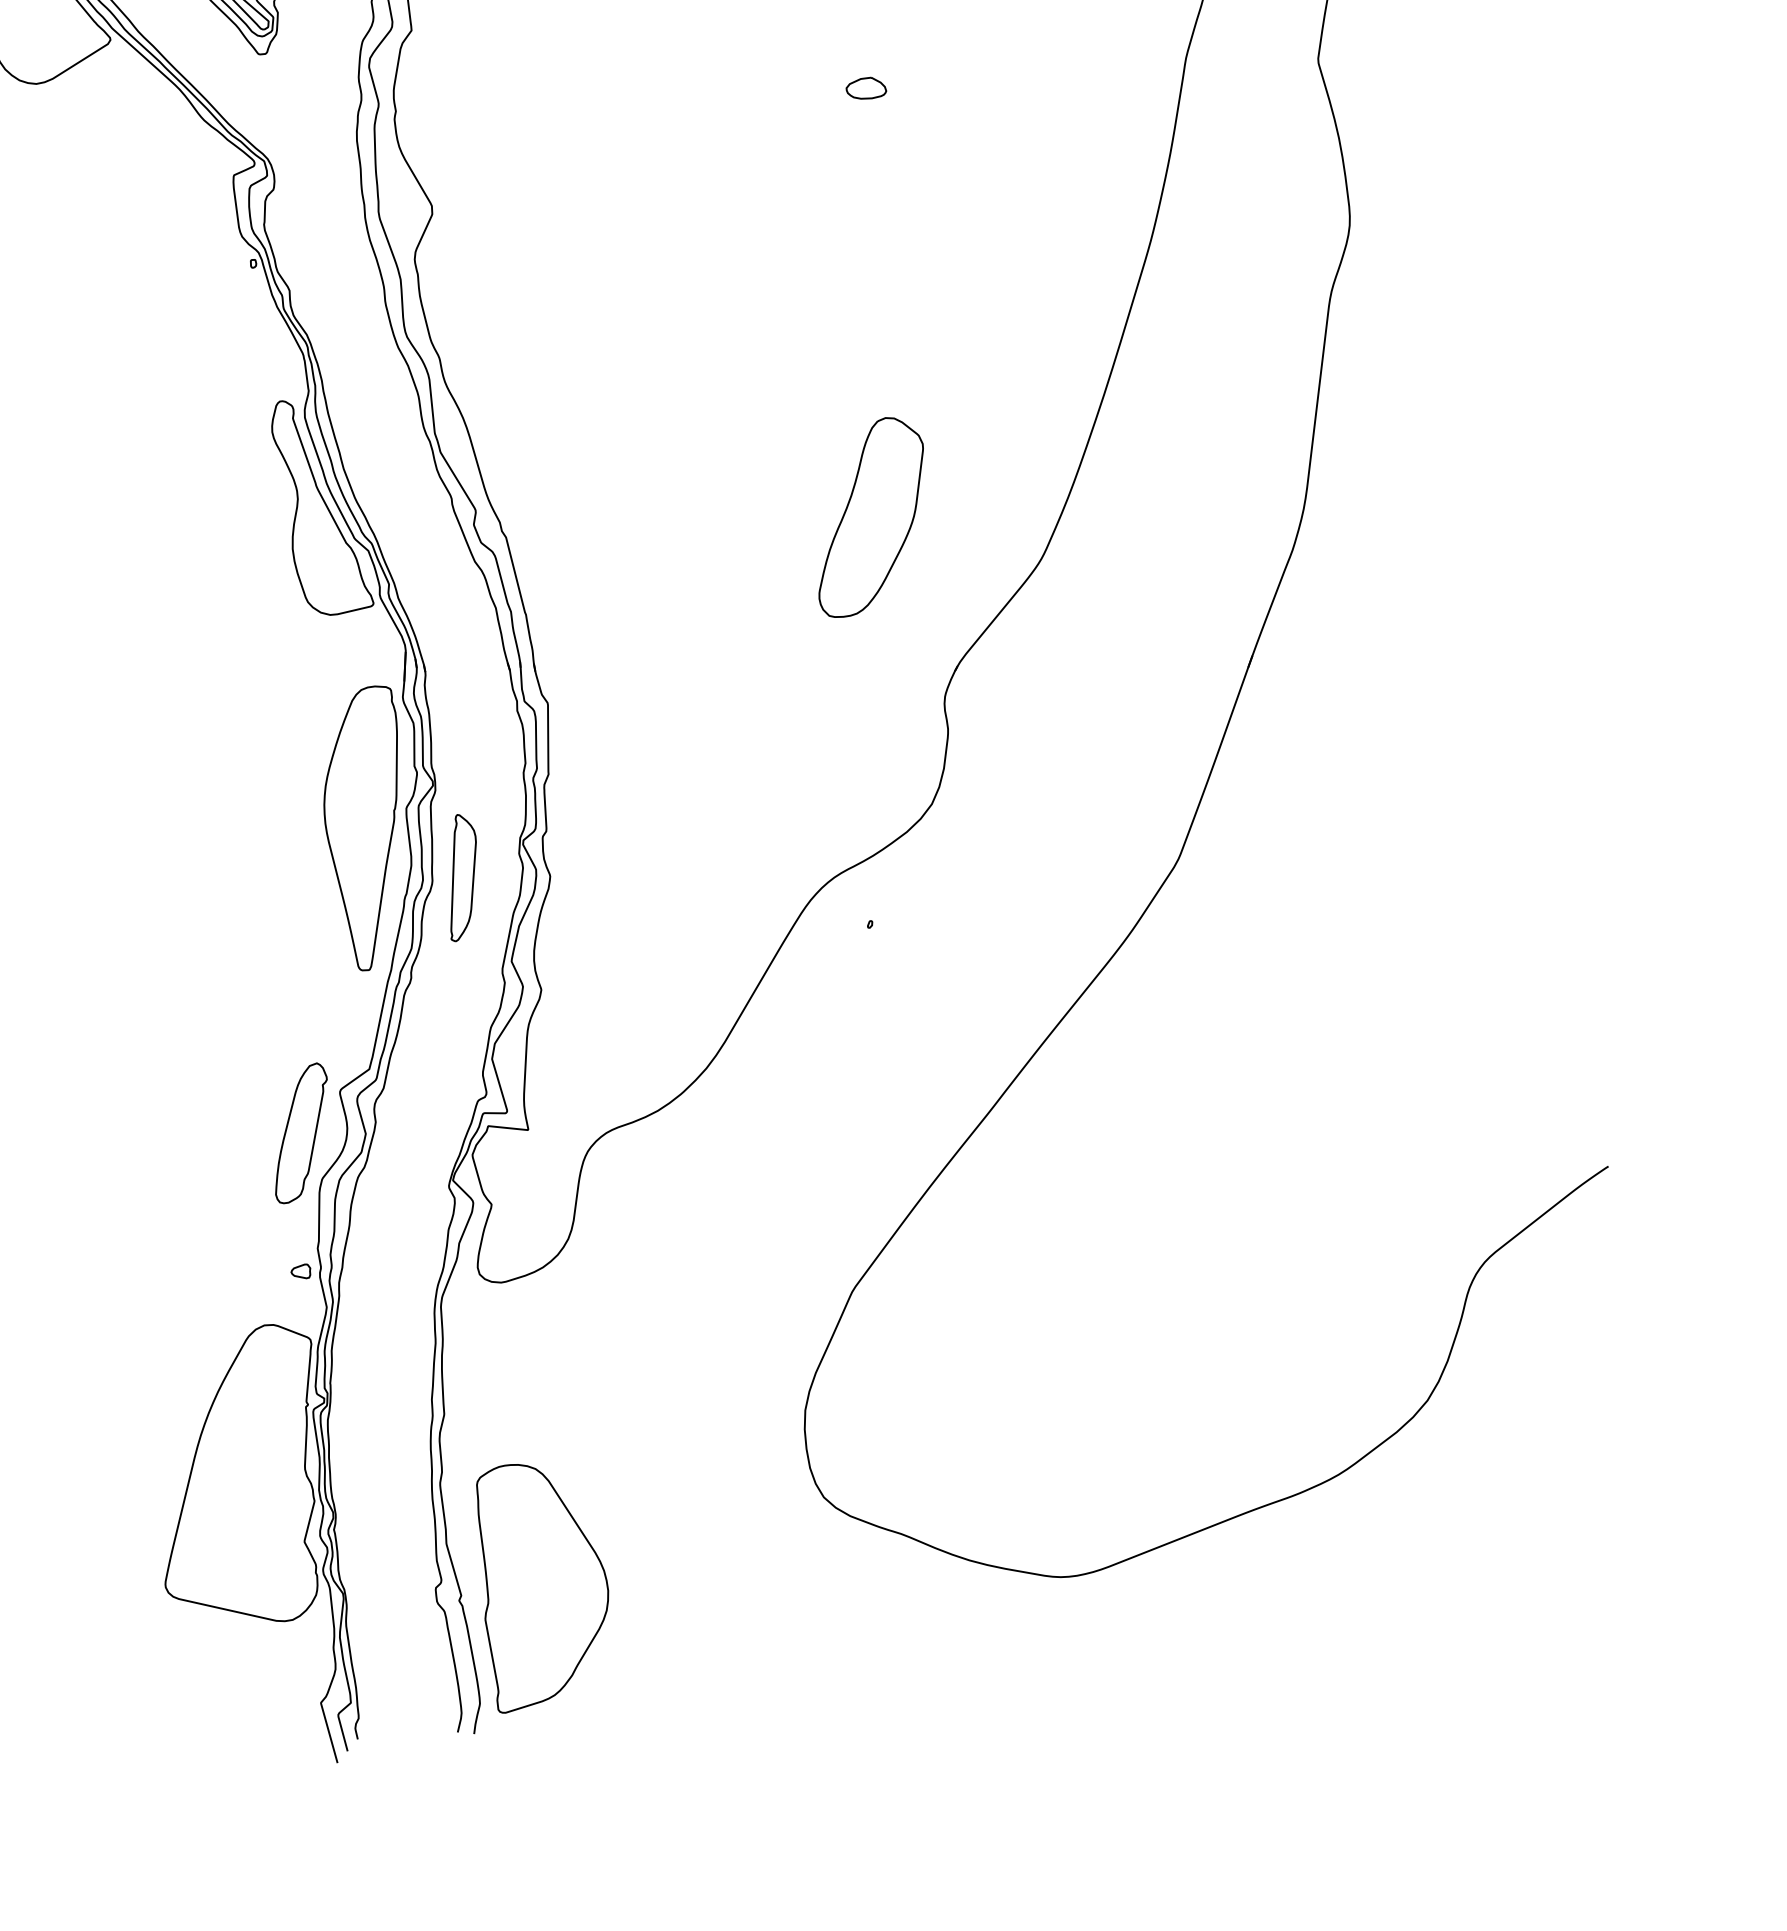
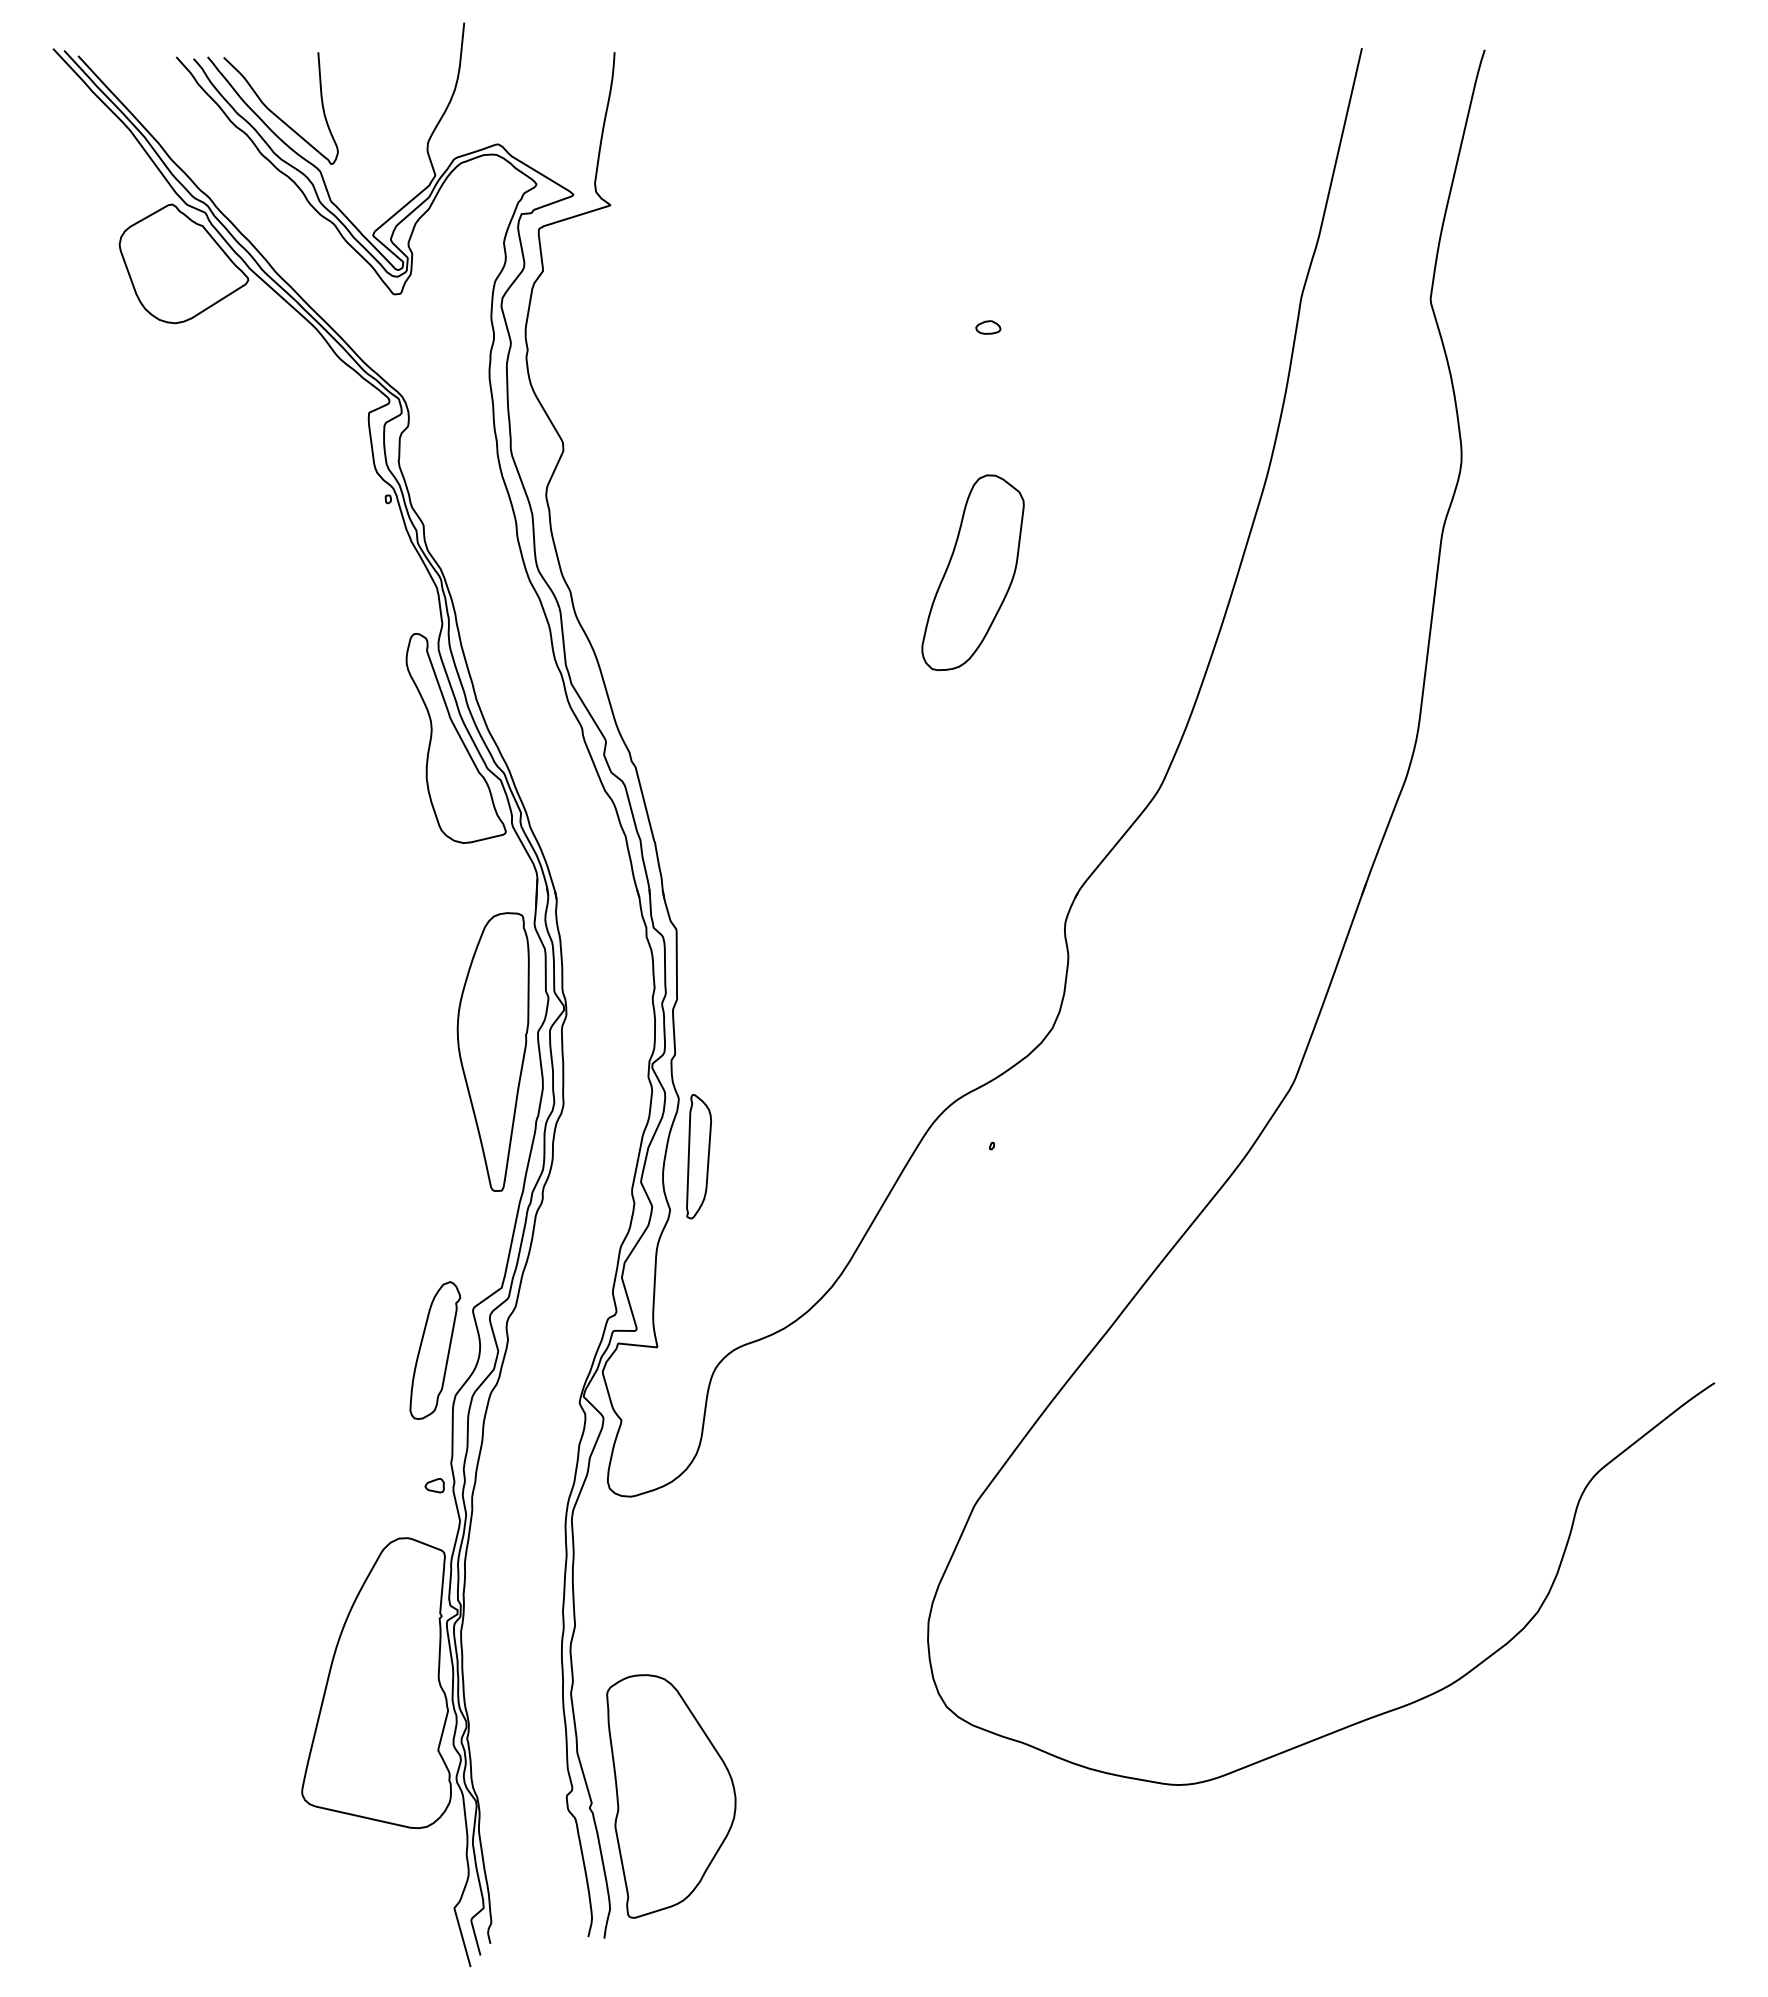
part: (866, 88) -> (988, 327), size x0.62
part: (870, 517) -> (972, 572), moved
part: (463, 877) -> (698, 1156), moved

